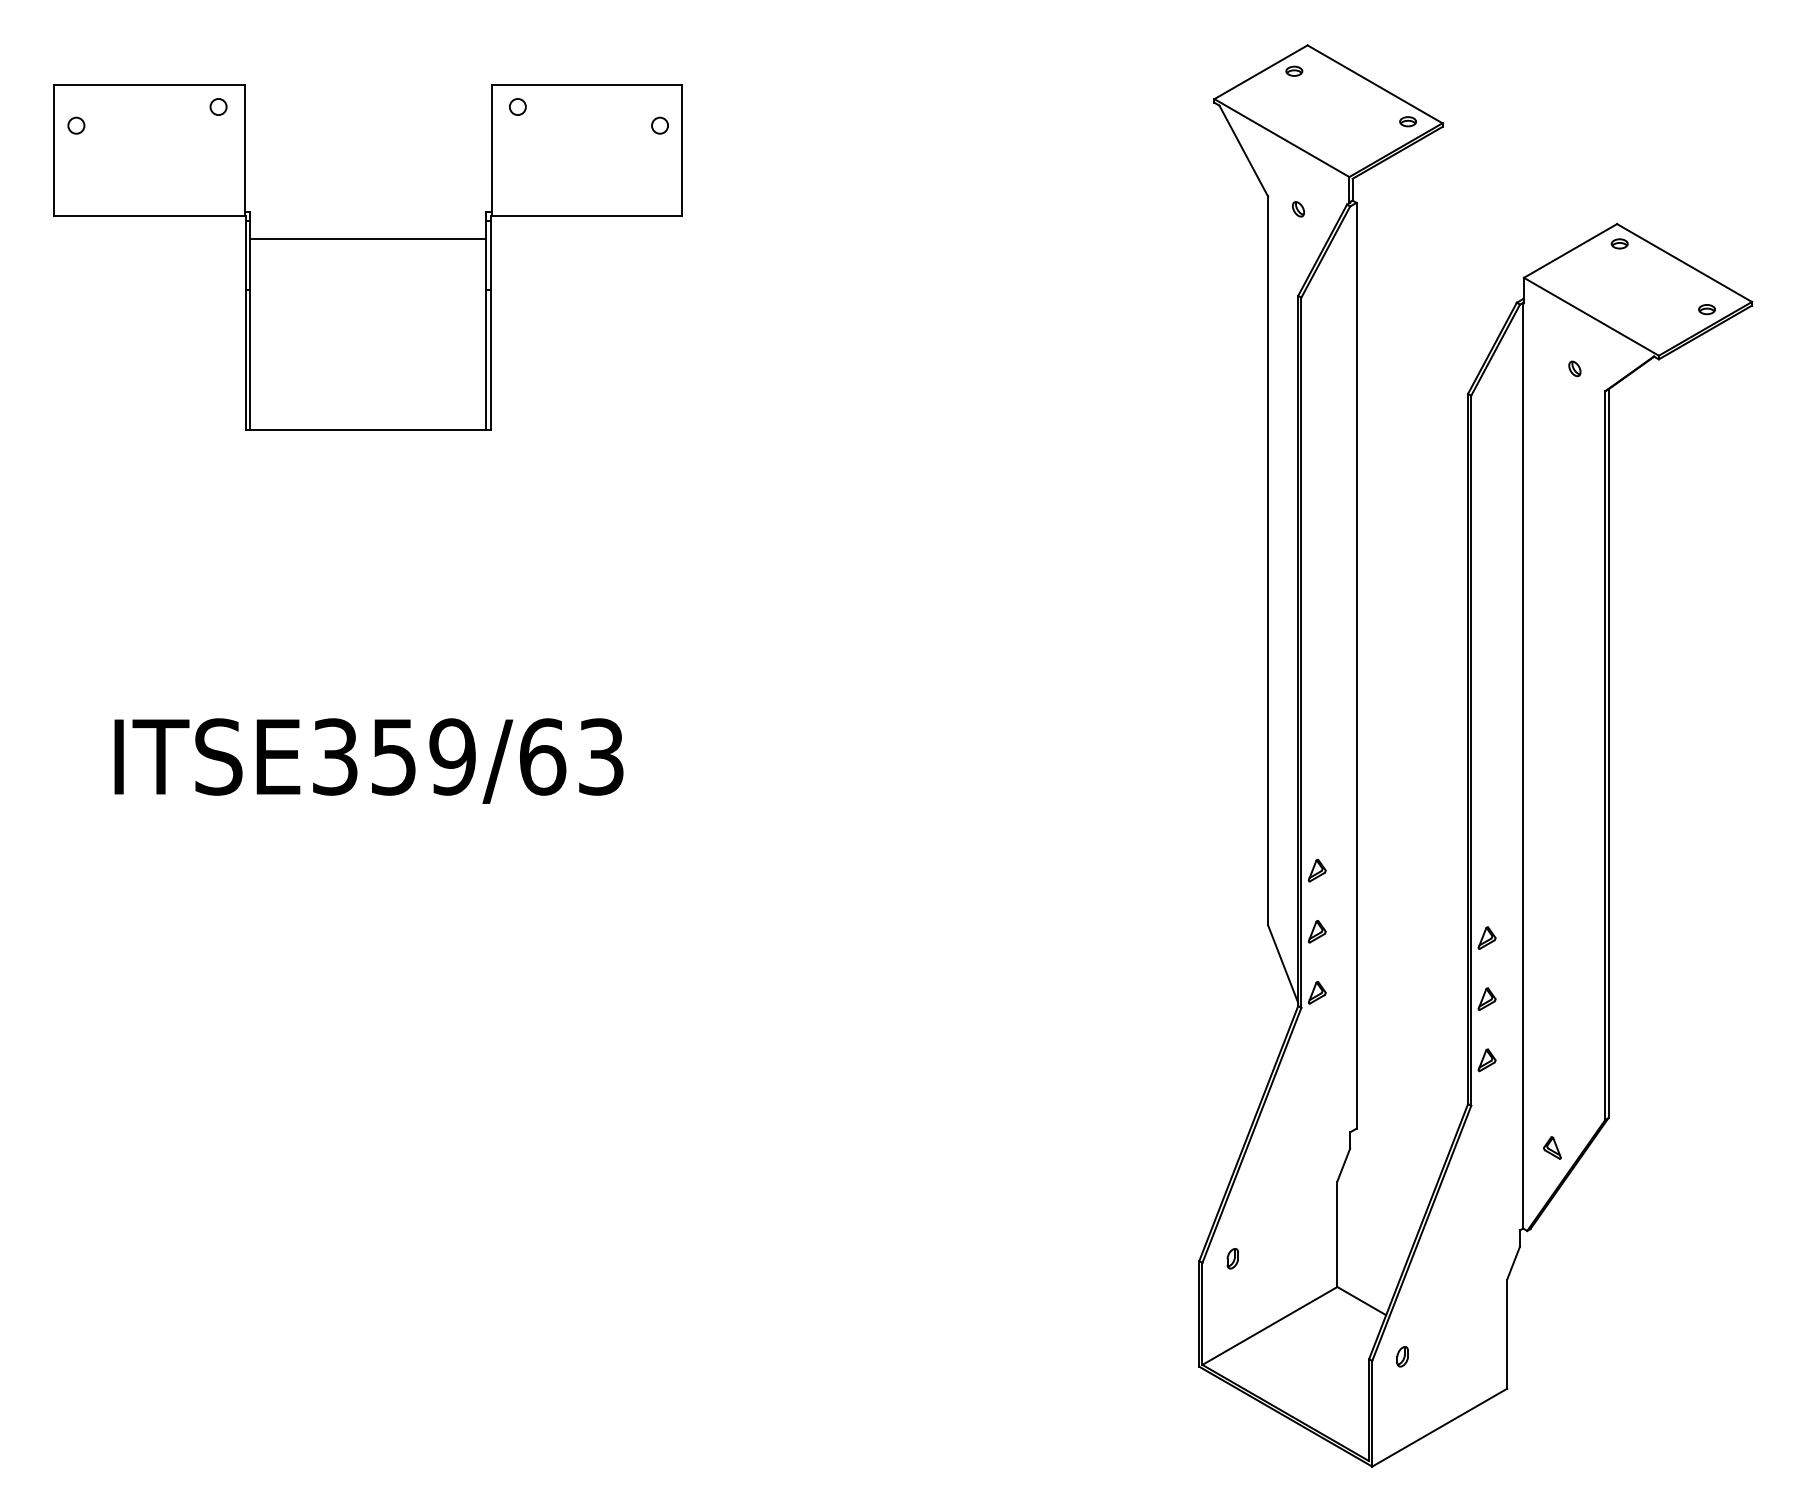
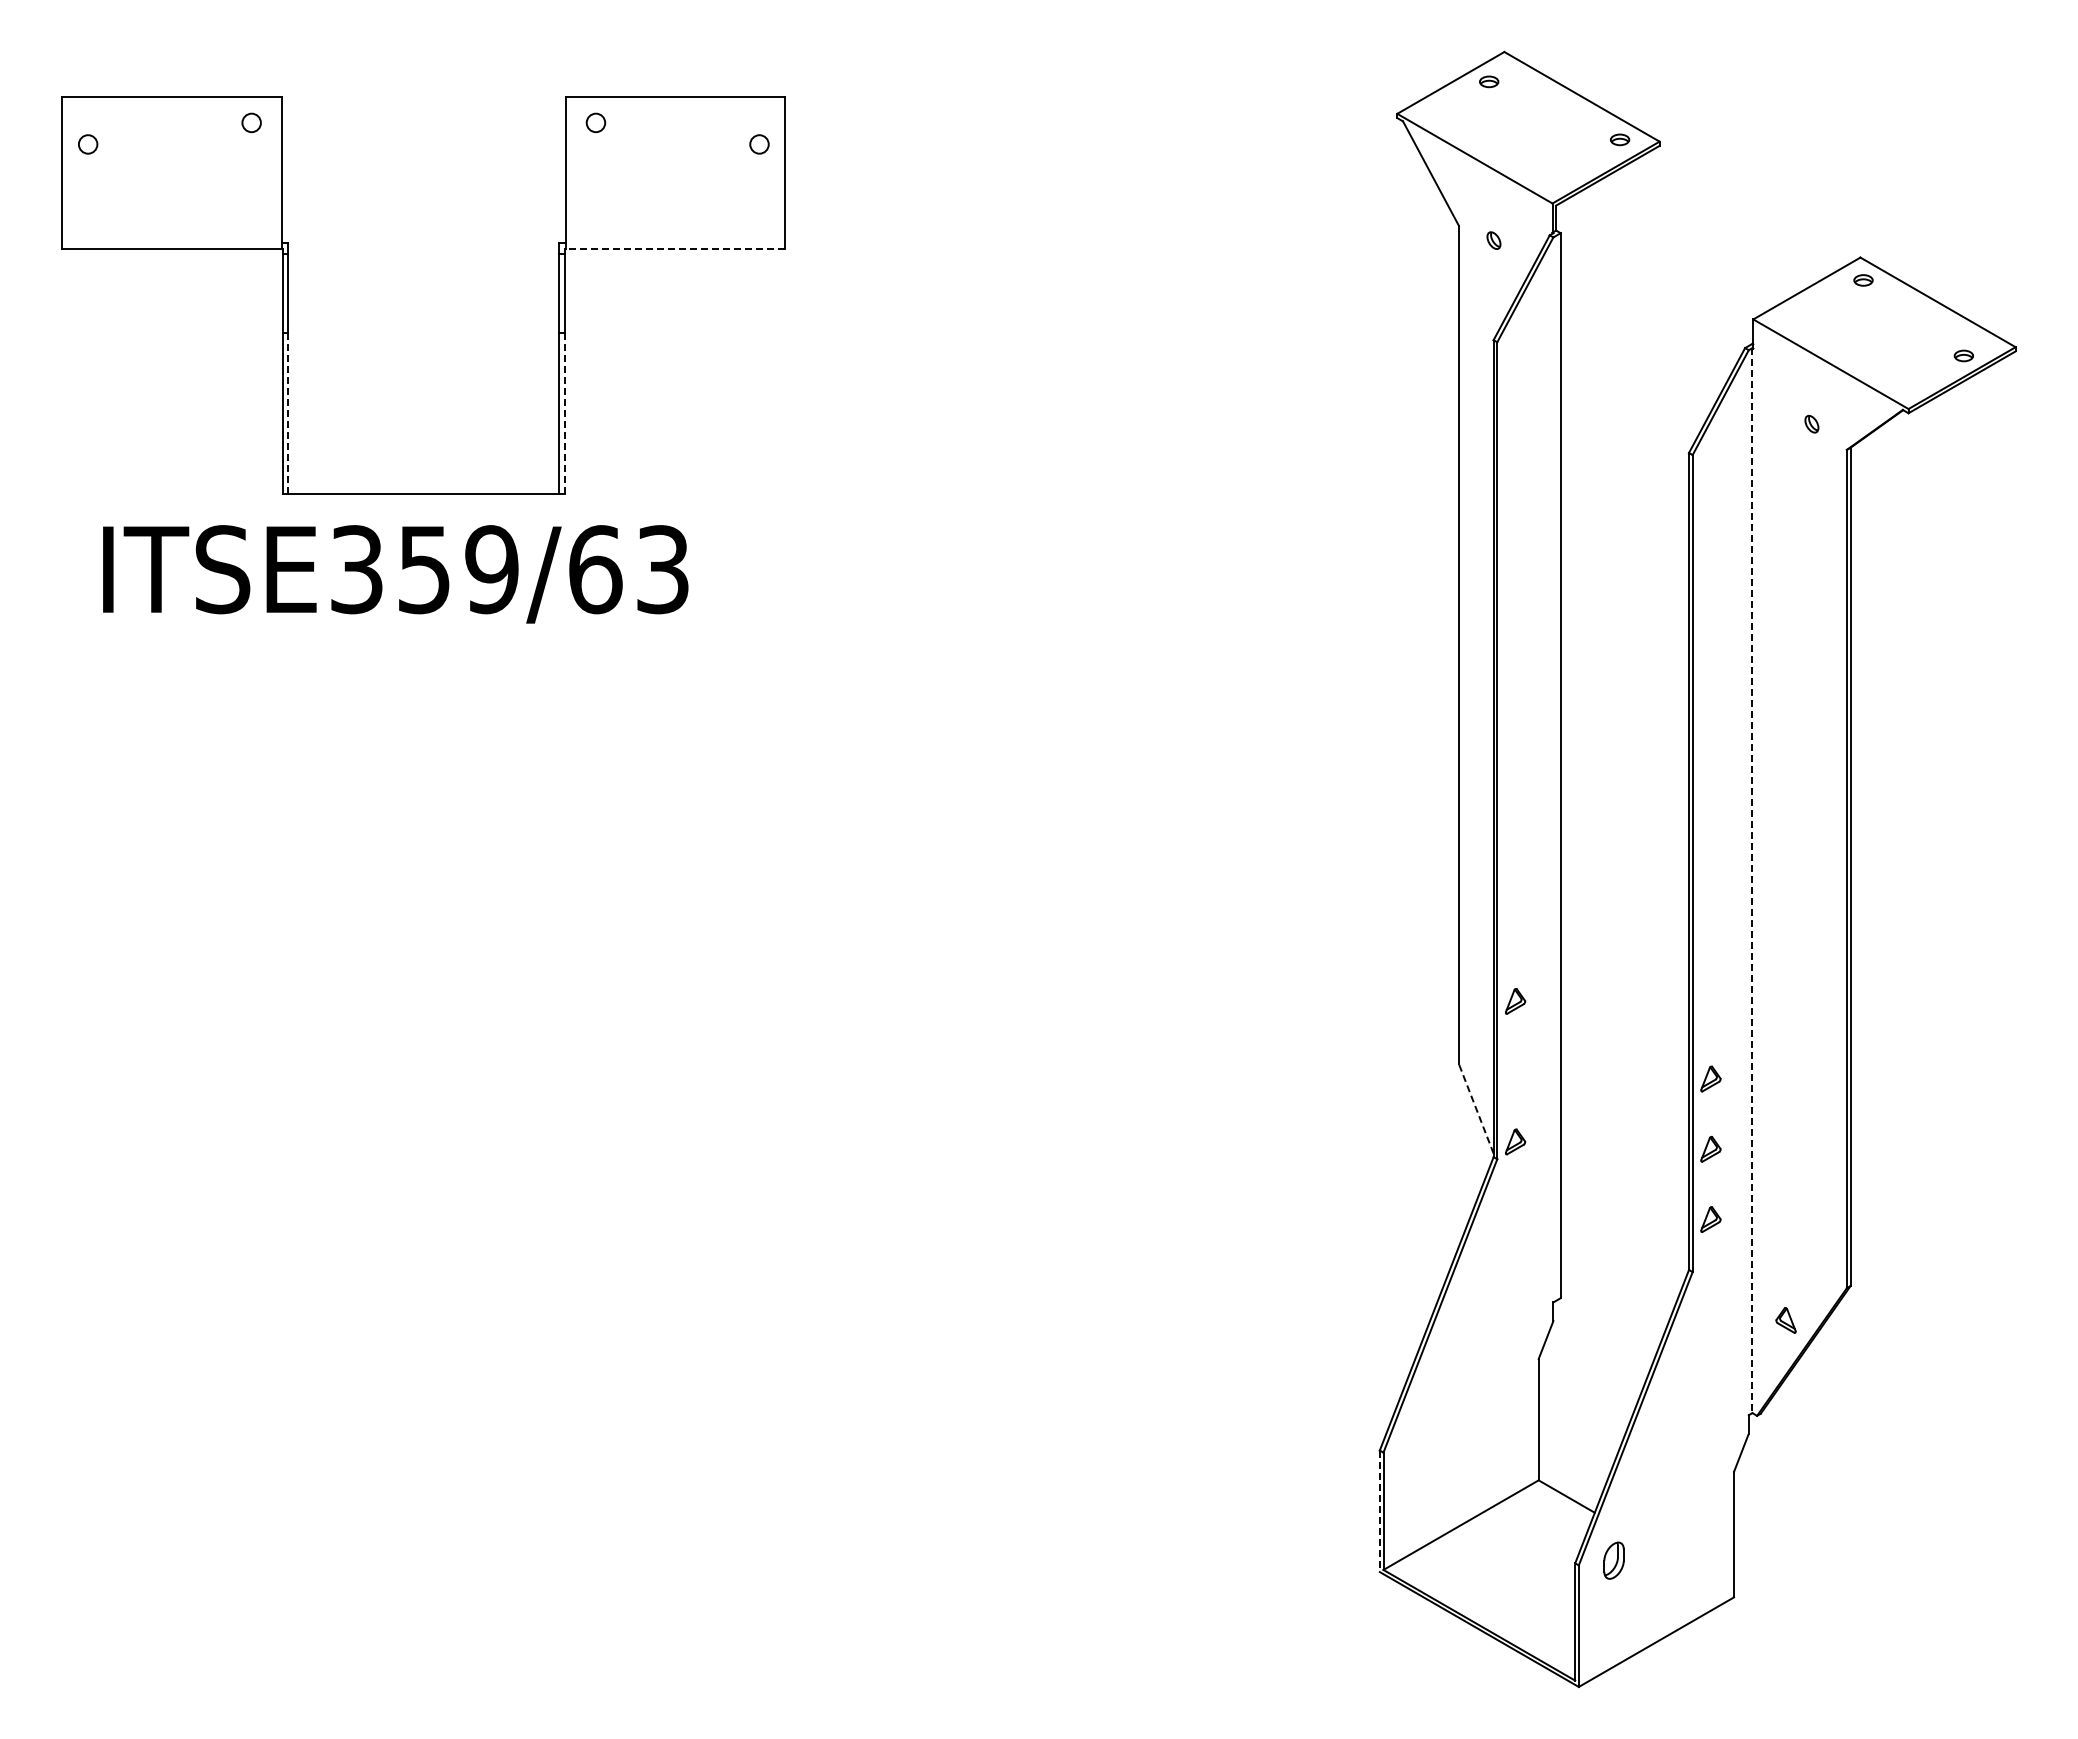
line: (587, 216) -> (675, 248), solid -> dashed
line: (367, 238) -> (423, 274), removed
line: (250, 360) -> (288, 414), solid -> dashed
line: (490, 360) -> (564, 414), solid -> dashed
text: (368, 761) -> (395, 574), moved
line: (1523, 765) -> (1752, 880), solid -> dashed
part: (1317, 931) -> (1515, 1071), removed
line: (1283, 963) -> (1476, 1108), solid -> dashed
part: (1232, 1258) -> (1418, 1447), removed
line: (1198, 1314) -> (1379, 1511), solid -> dashed
part: (1402, 1356) -> (1613, 1560), size x1.6

